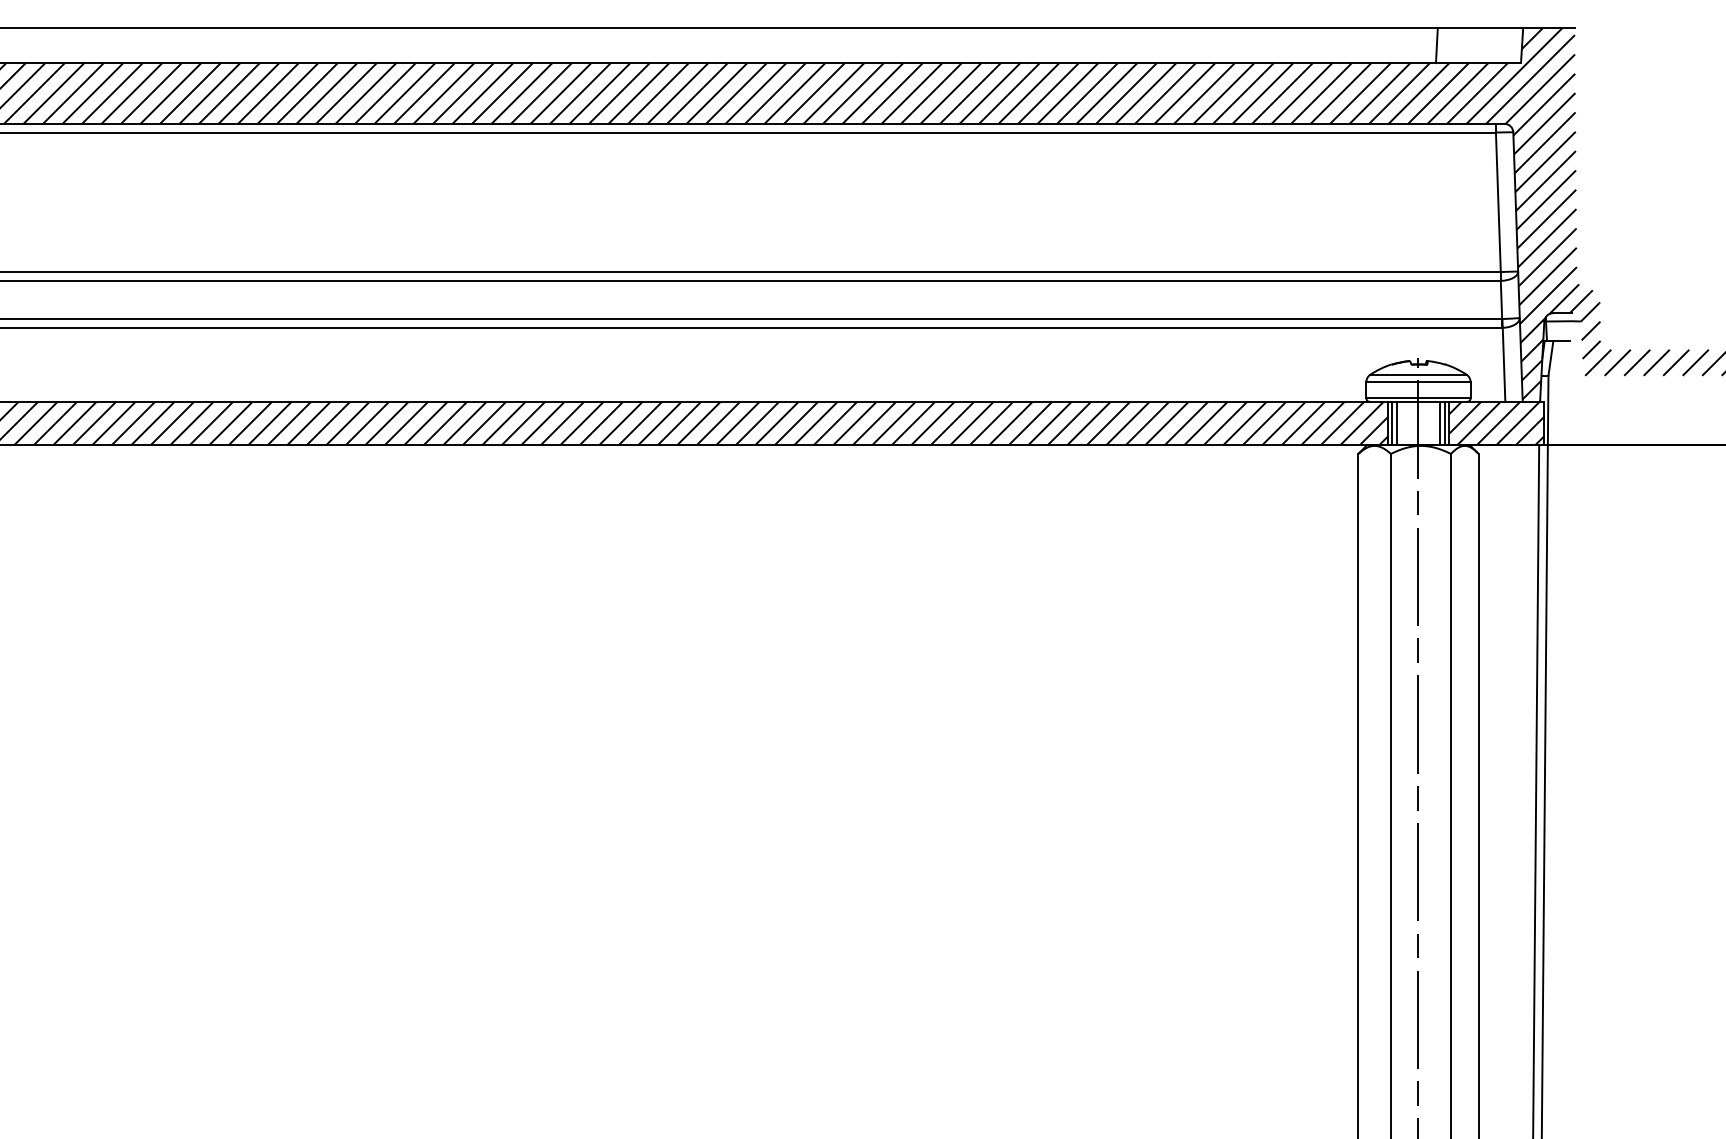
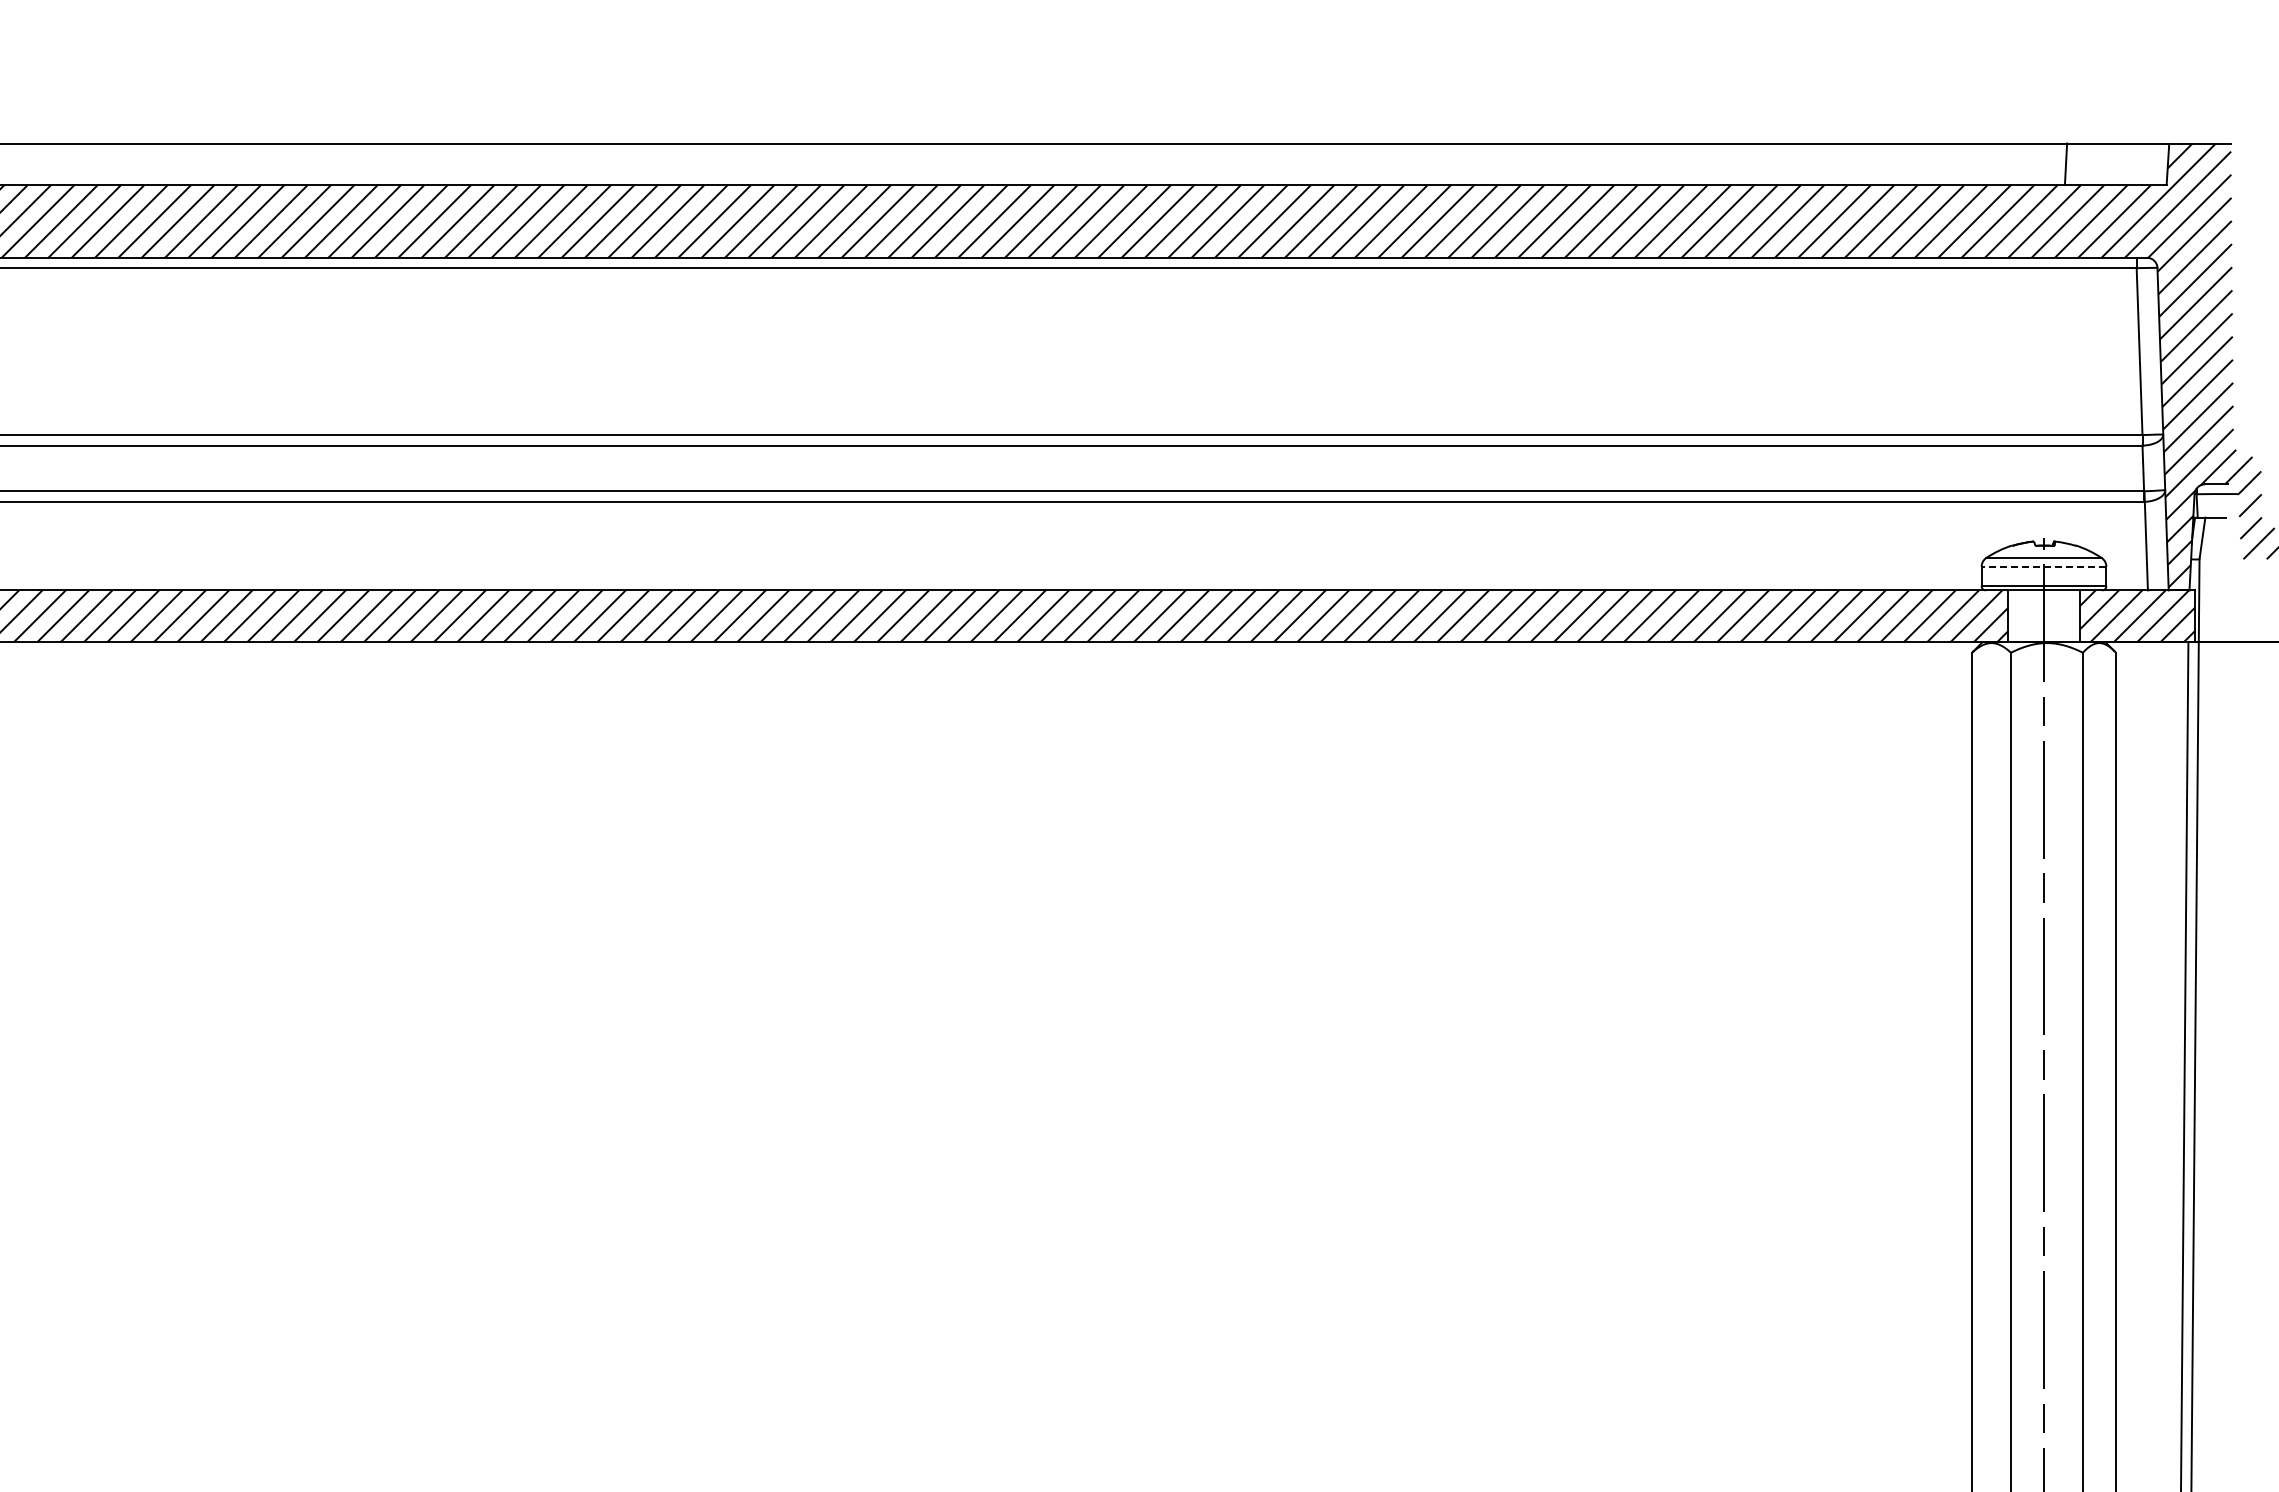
line: (1418, 381) -> (2043, 566), solid -> dashed
line: (1392, 423) -> (2012, 616), removed
line: (1397, 423) -> (2018, 616), removed
line: (1439, 423) -> (2069, 616), removed
line: (1444, 423) -> (2075, 616), removed

